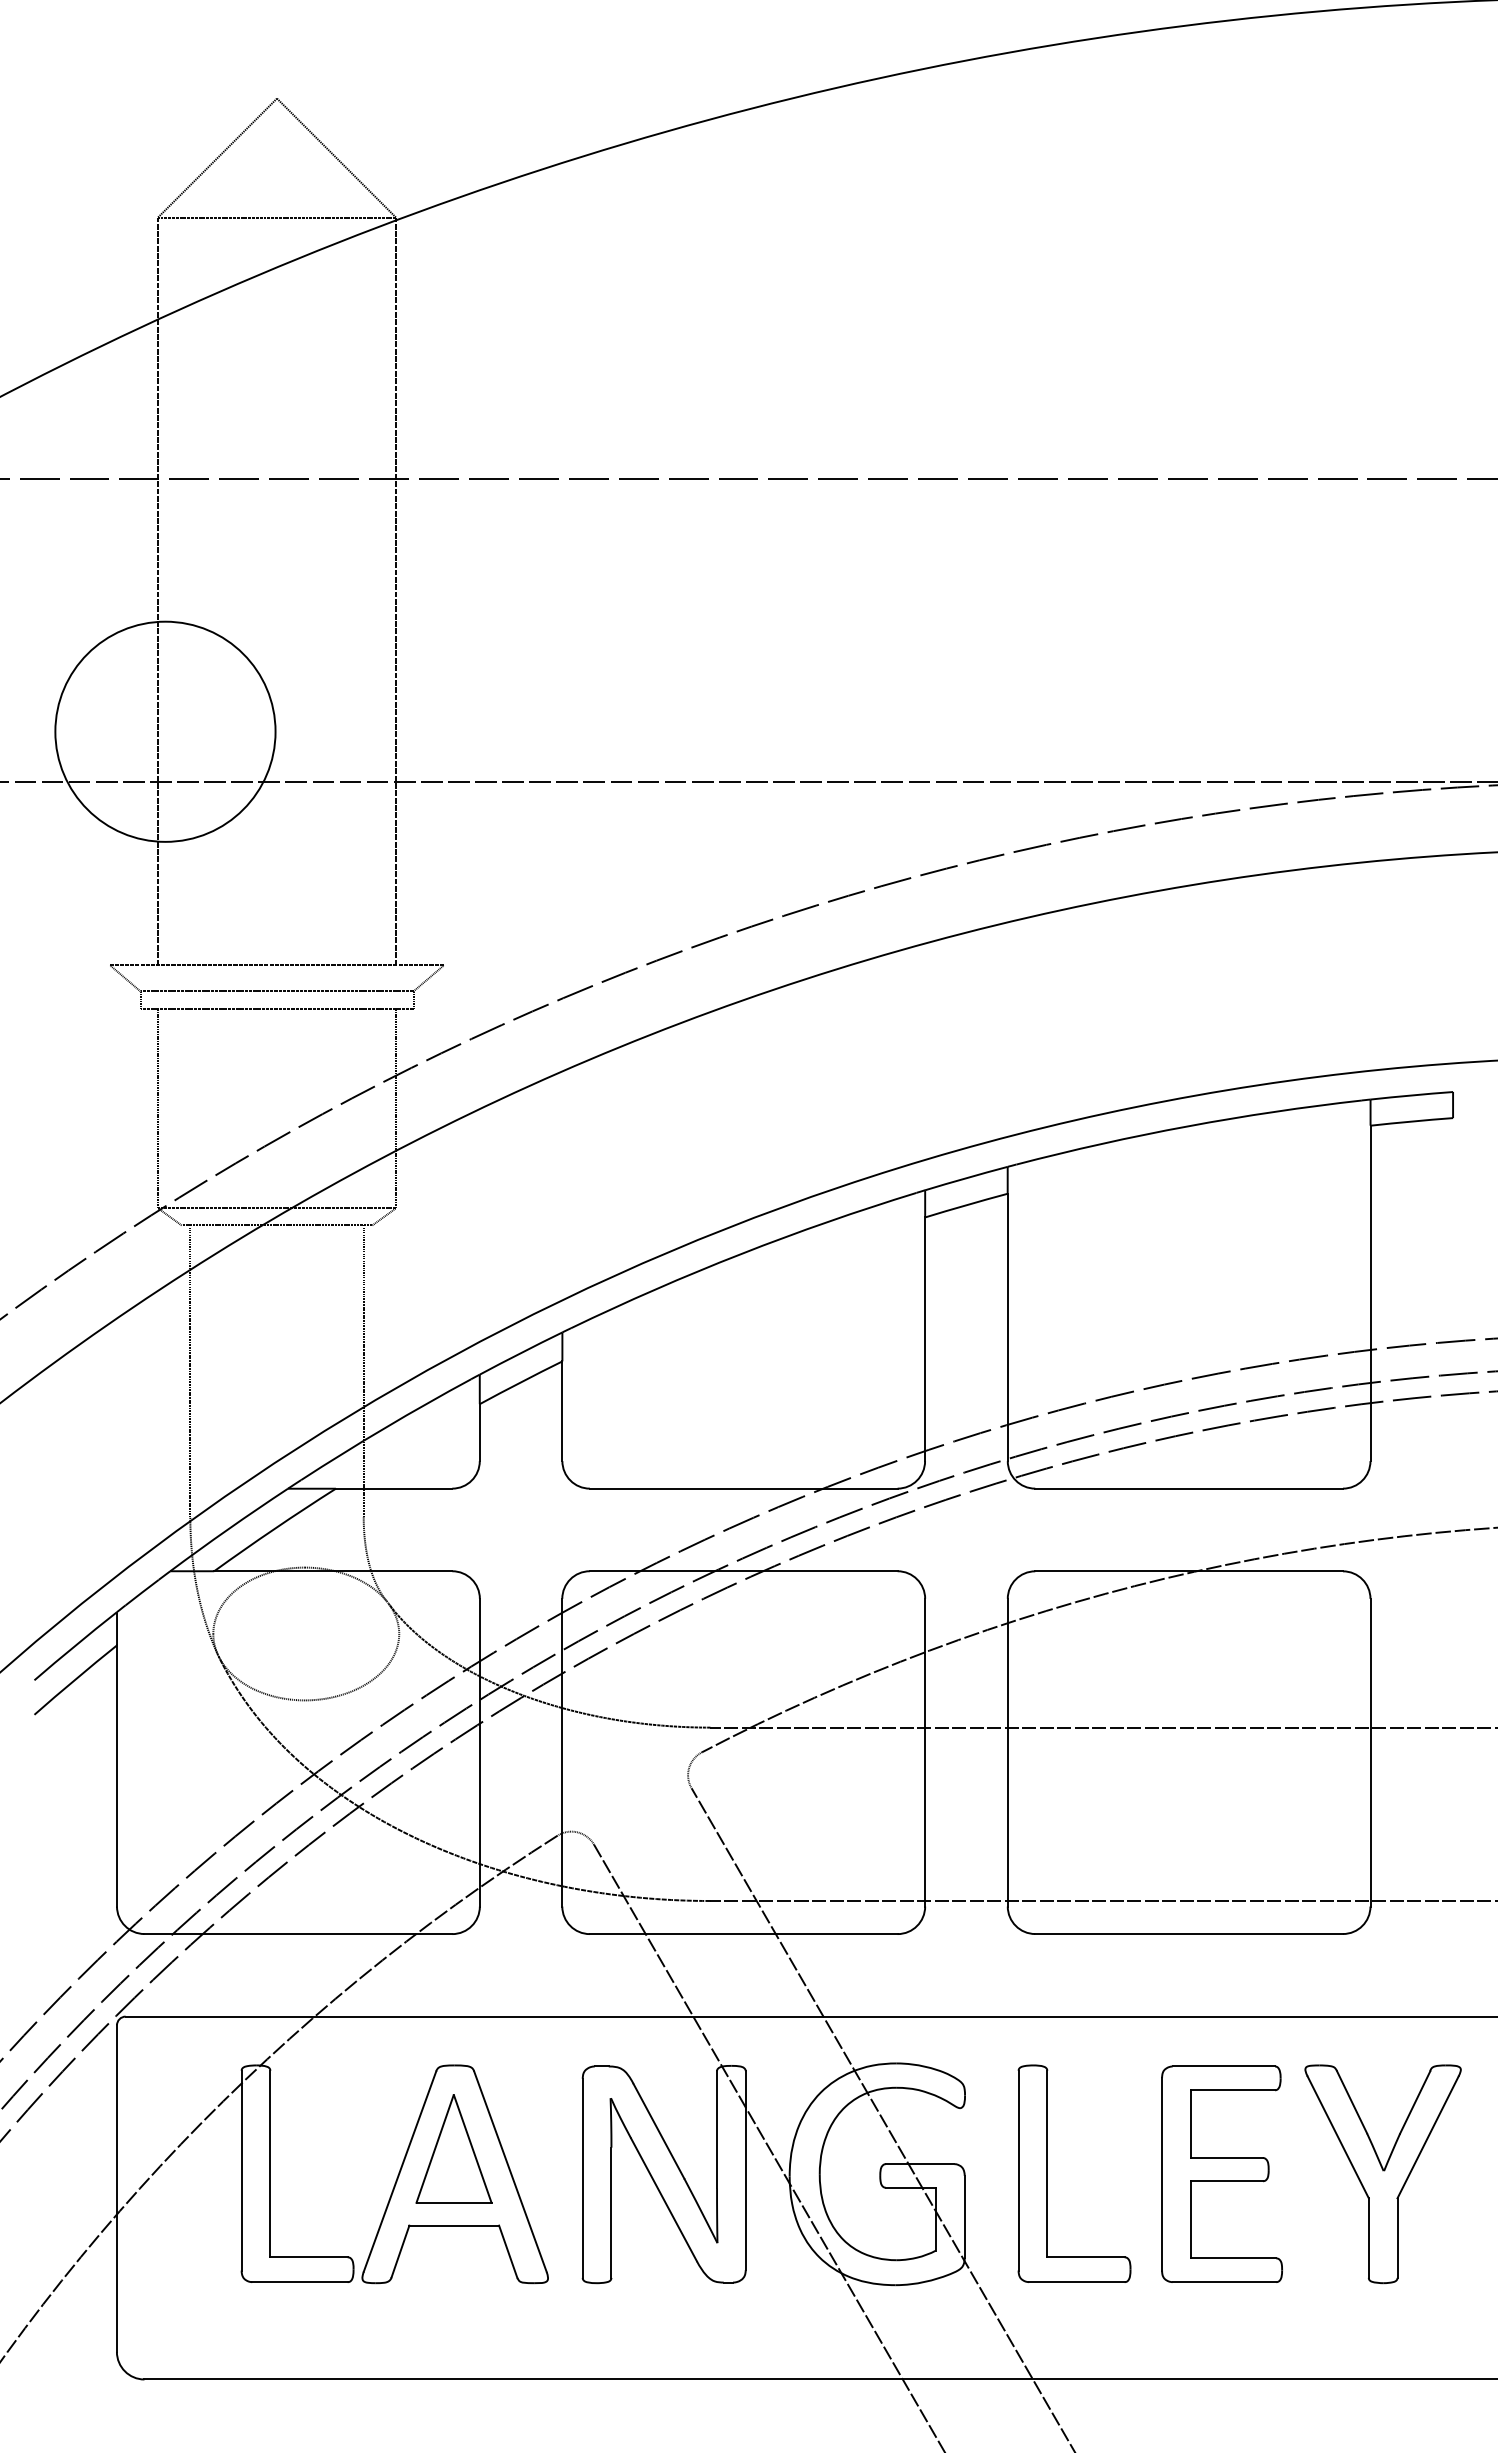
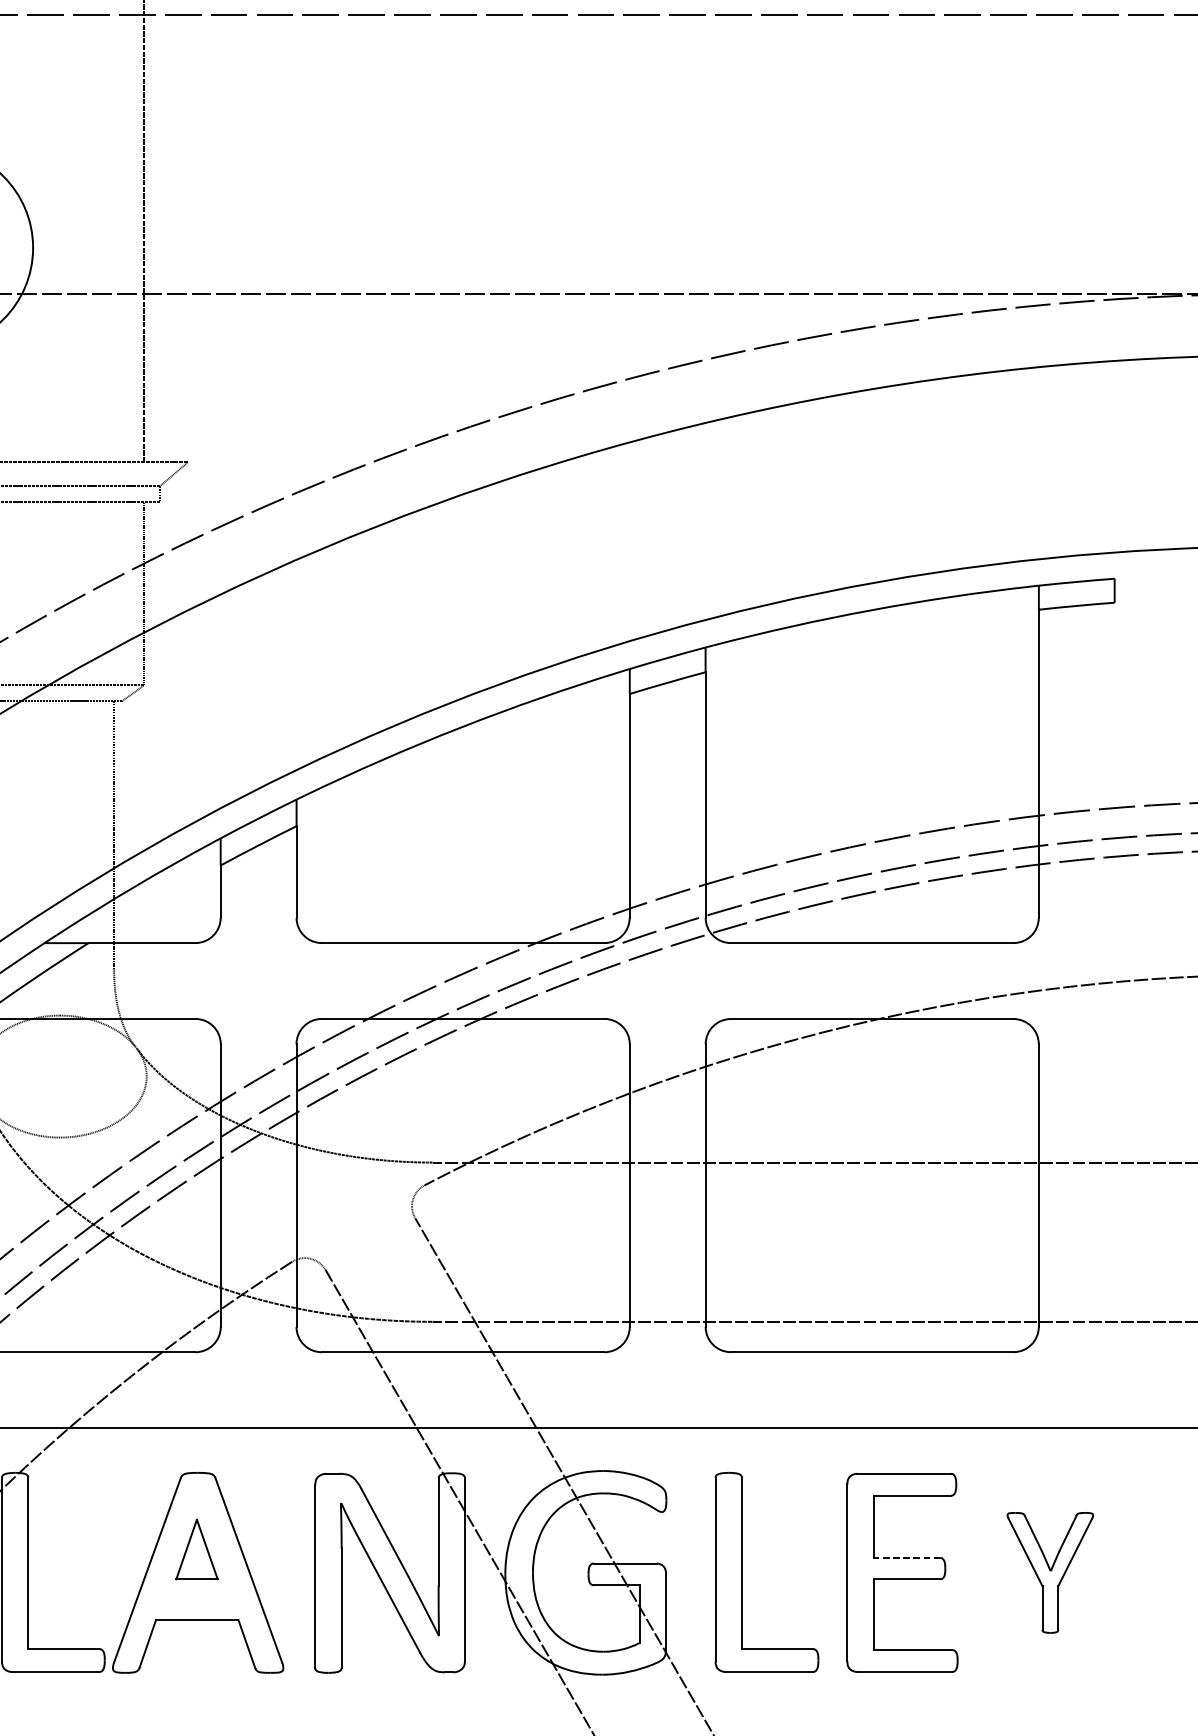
part: (453, 2148) -> (196, 1549), size x0.6
line: (1226, 2158) -> (906, 1558), solid -> dashed
part: (1382, 2174) -> (1049, 1573), size x0.6

